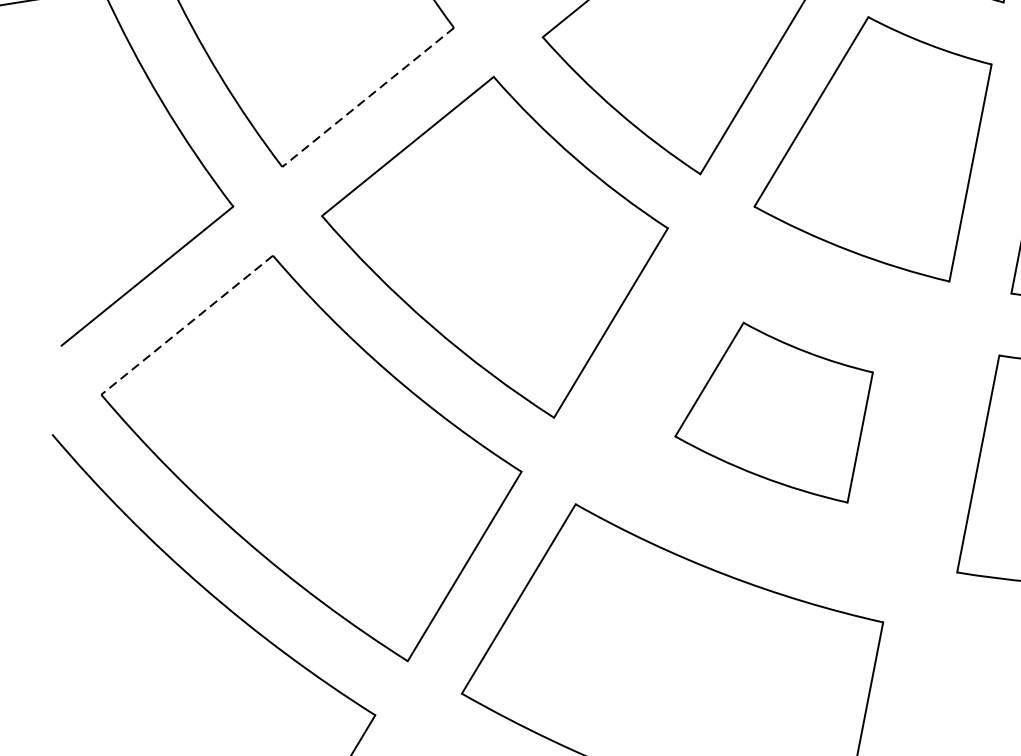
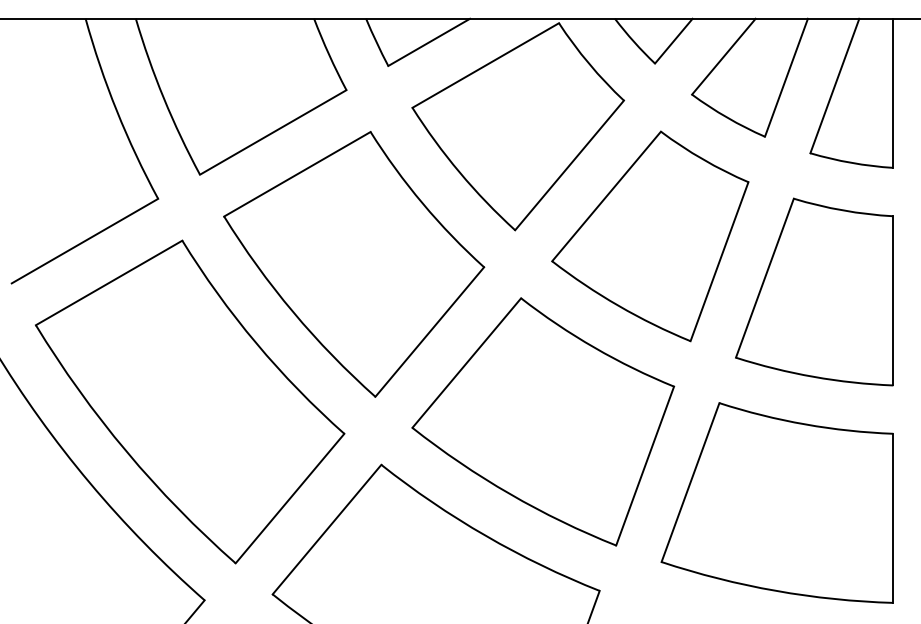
line: (368, 97) -> (273, 132), dashed -> solid
line: (187, 324) -> (109, 282), dashed -> solid
part: (776, 415) -> (543, 421), size x1.67

